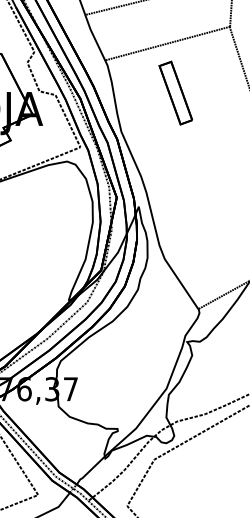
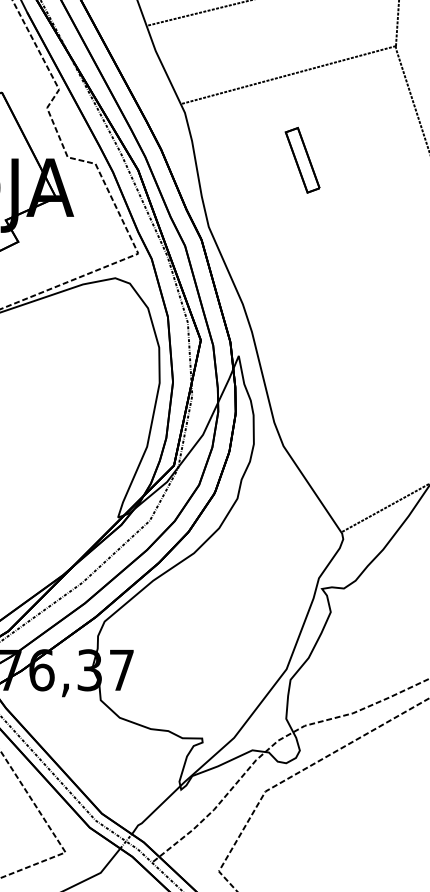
part: (175, 92) -> (301, 159), size x0.6

